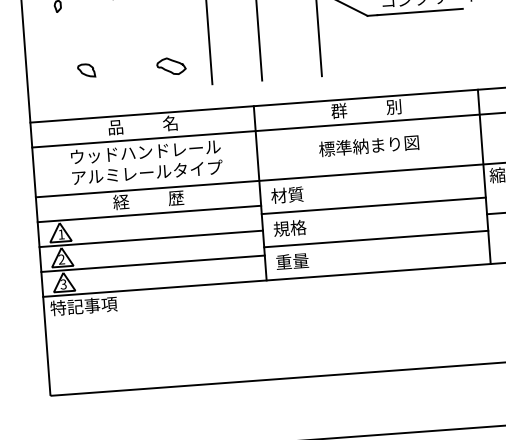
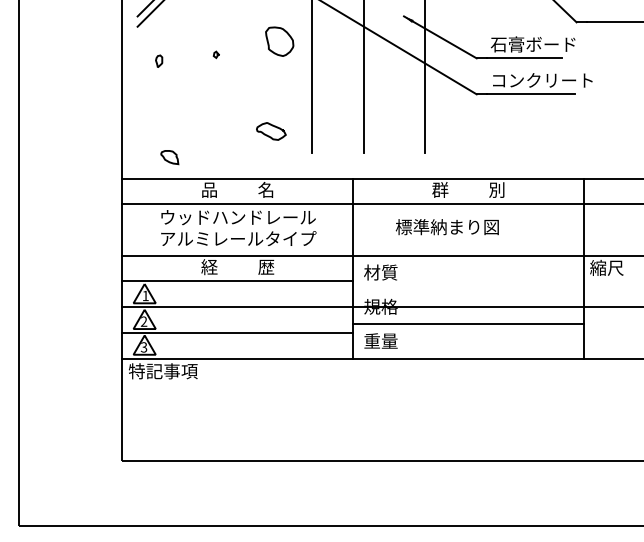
part: (86, 70) -> (169, 157), moved
text: (368, 146) -> (446, 227), moved
line: (373, 206) -> (468, 307), moved

